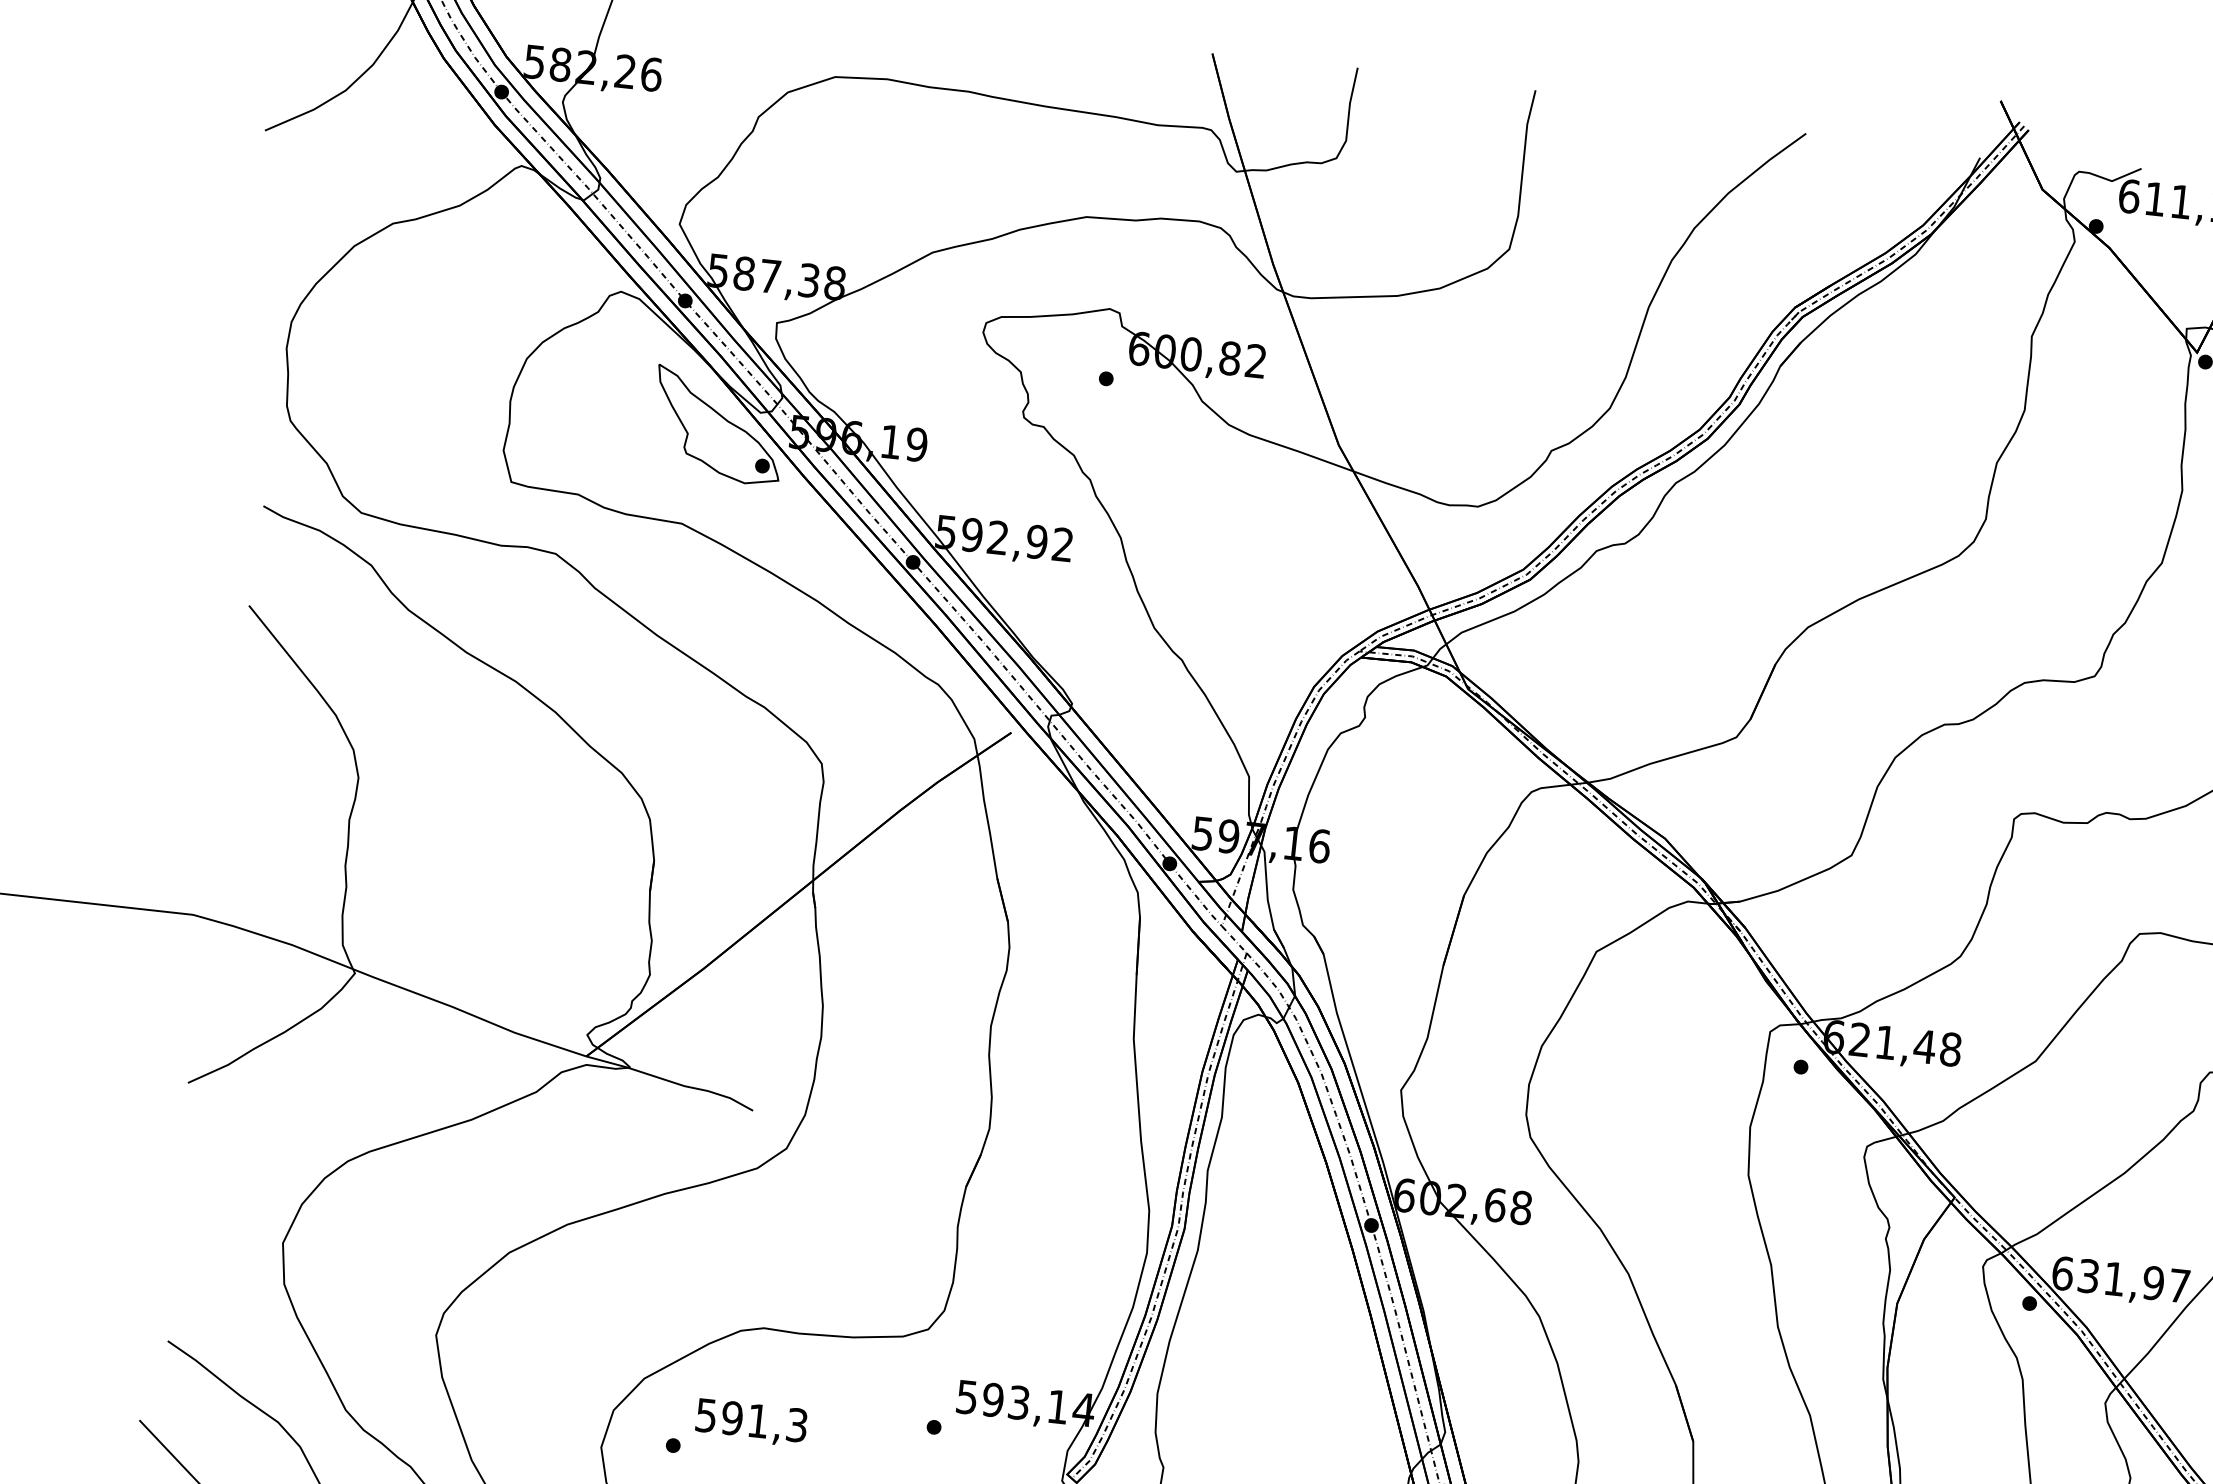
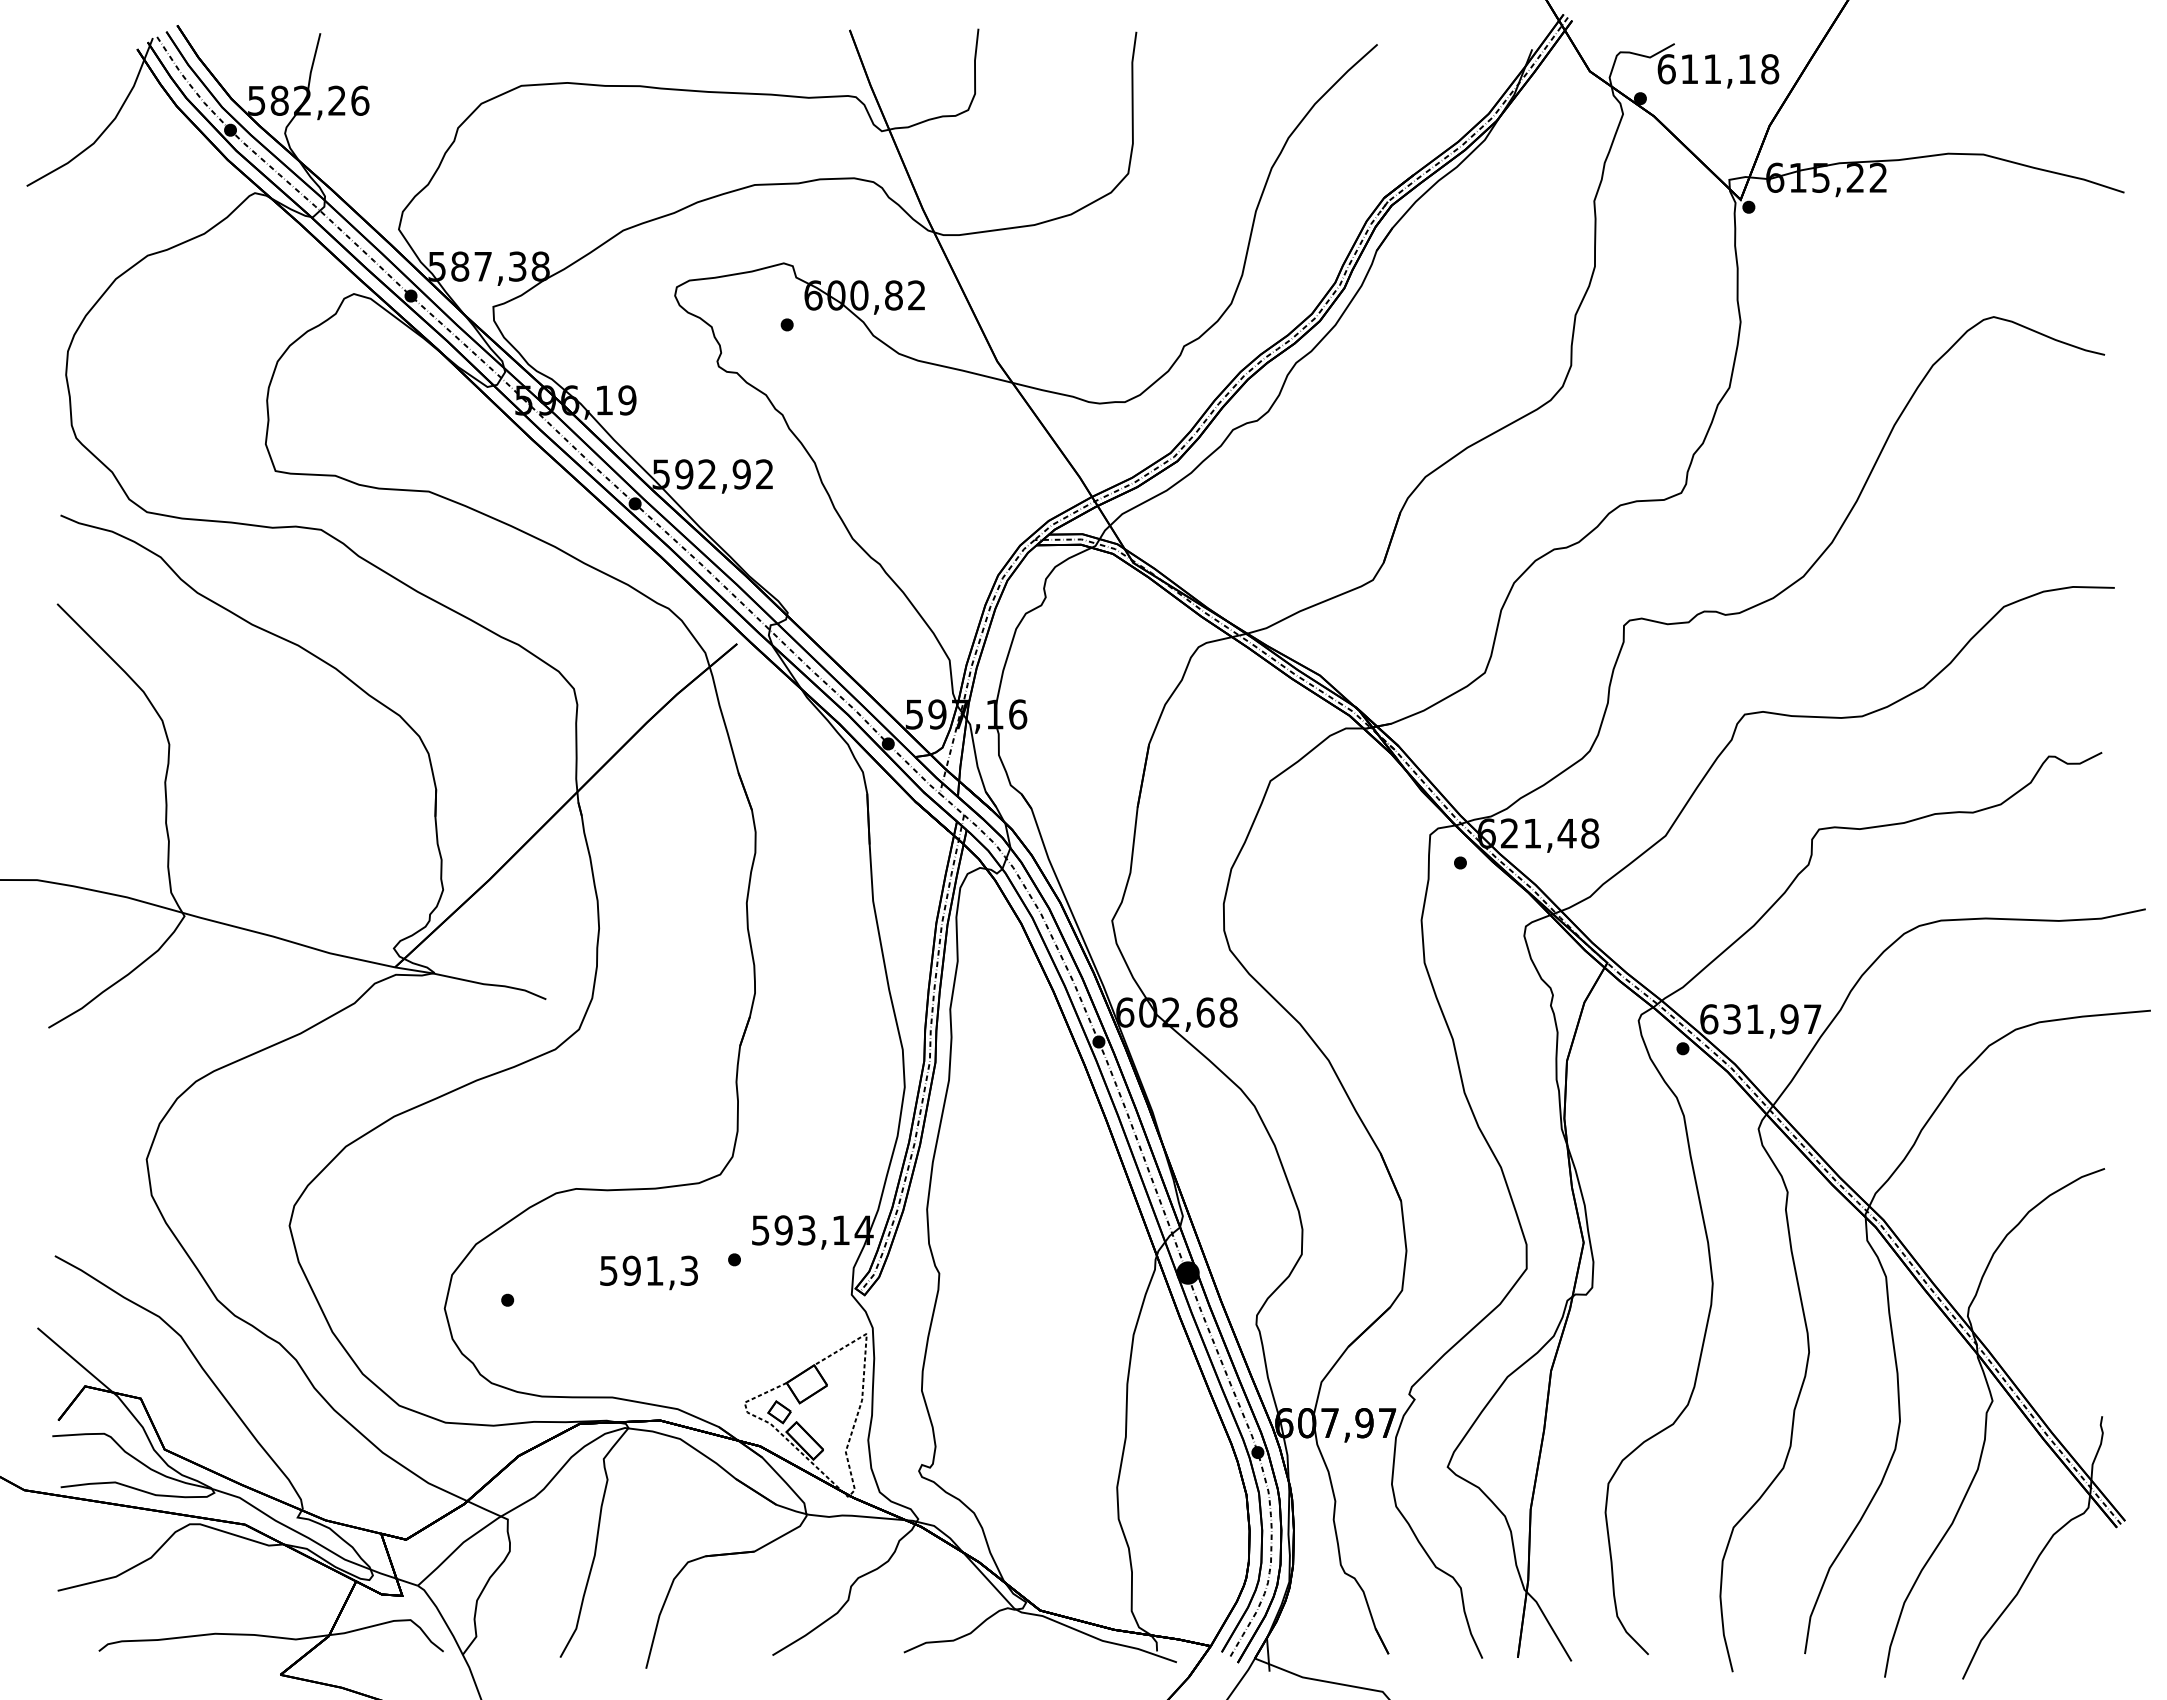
part: (718, 425) -> (451, 402), removed
text: (750, 1422) -> (648, 1272), moved

